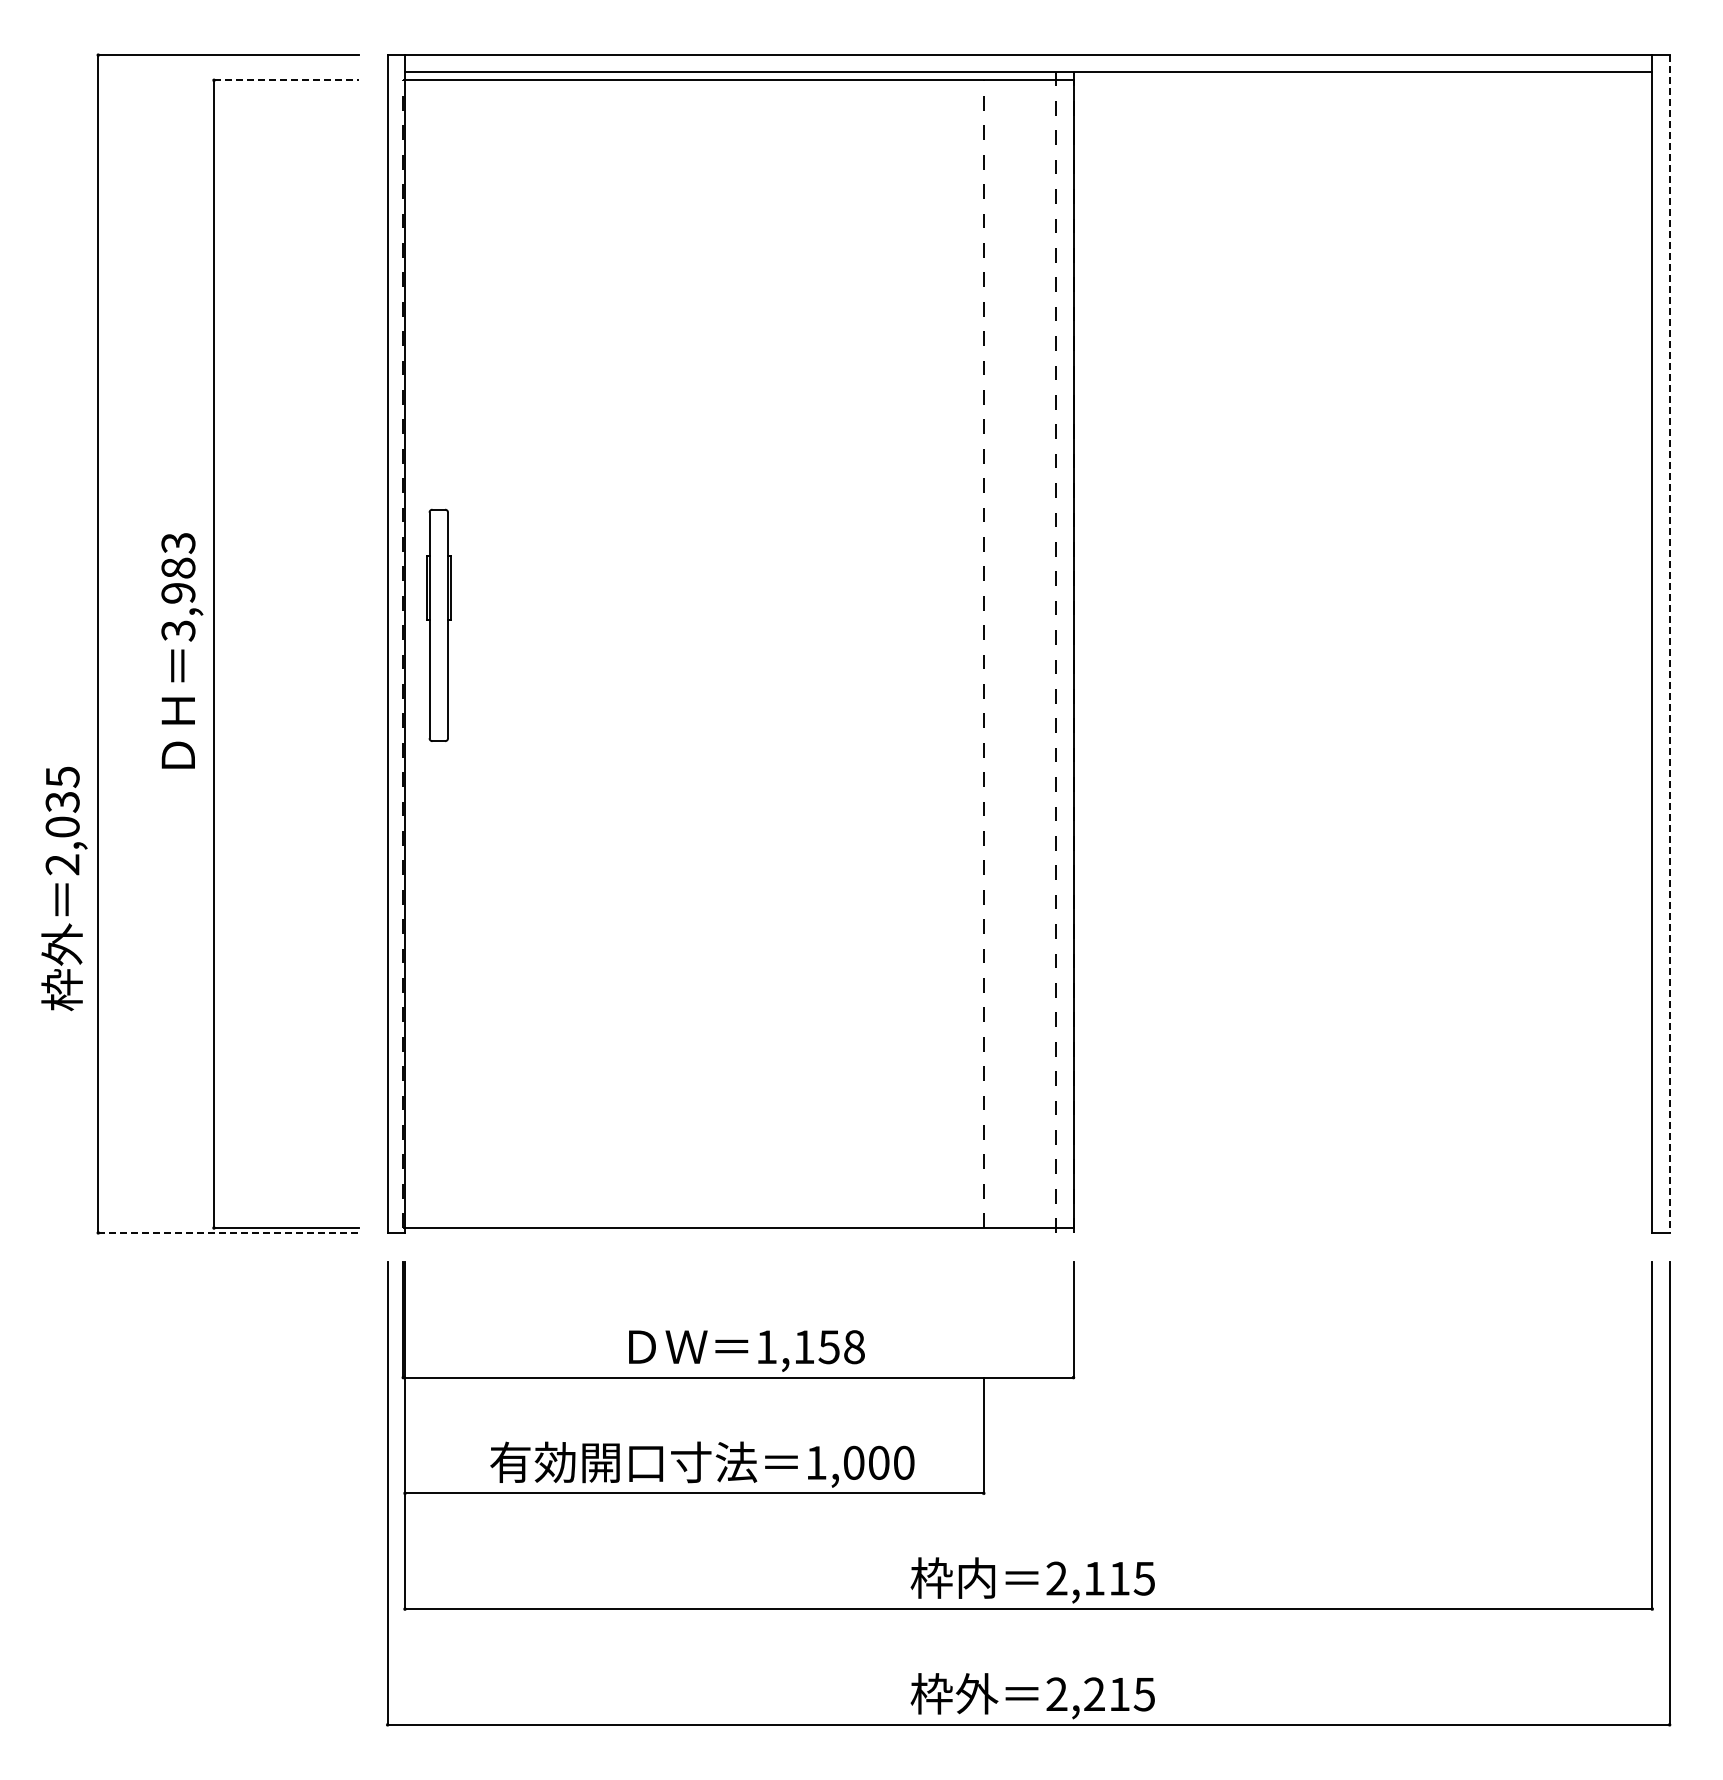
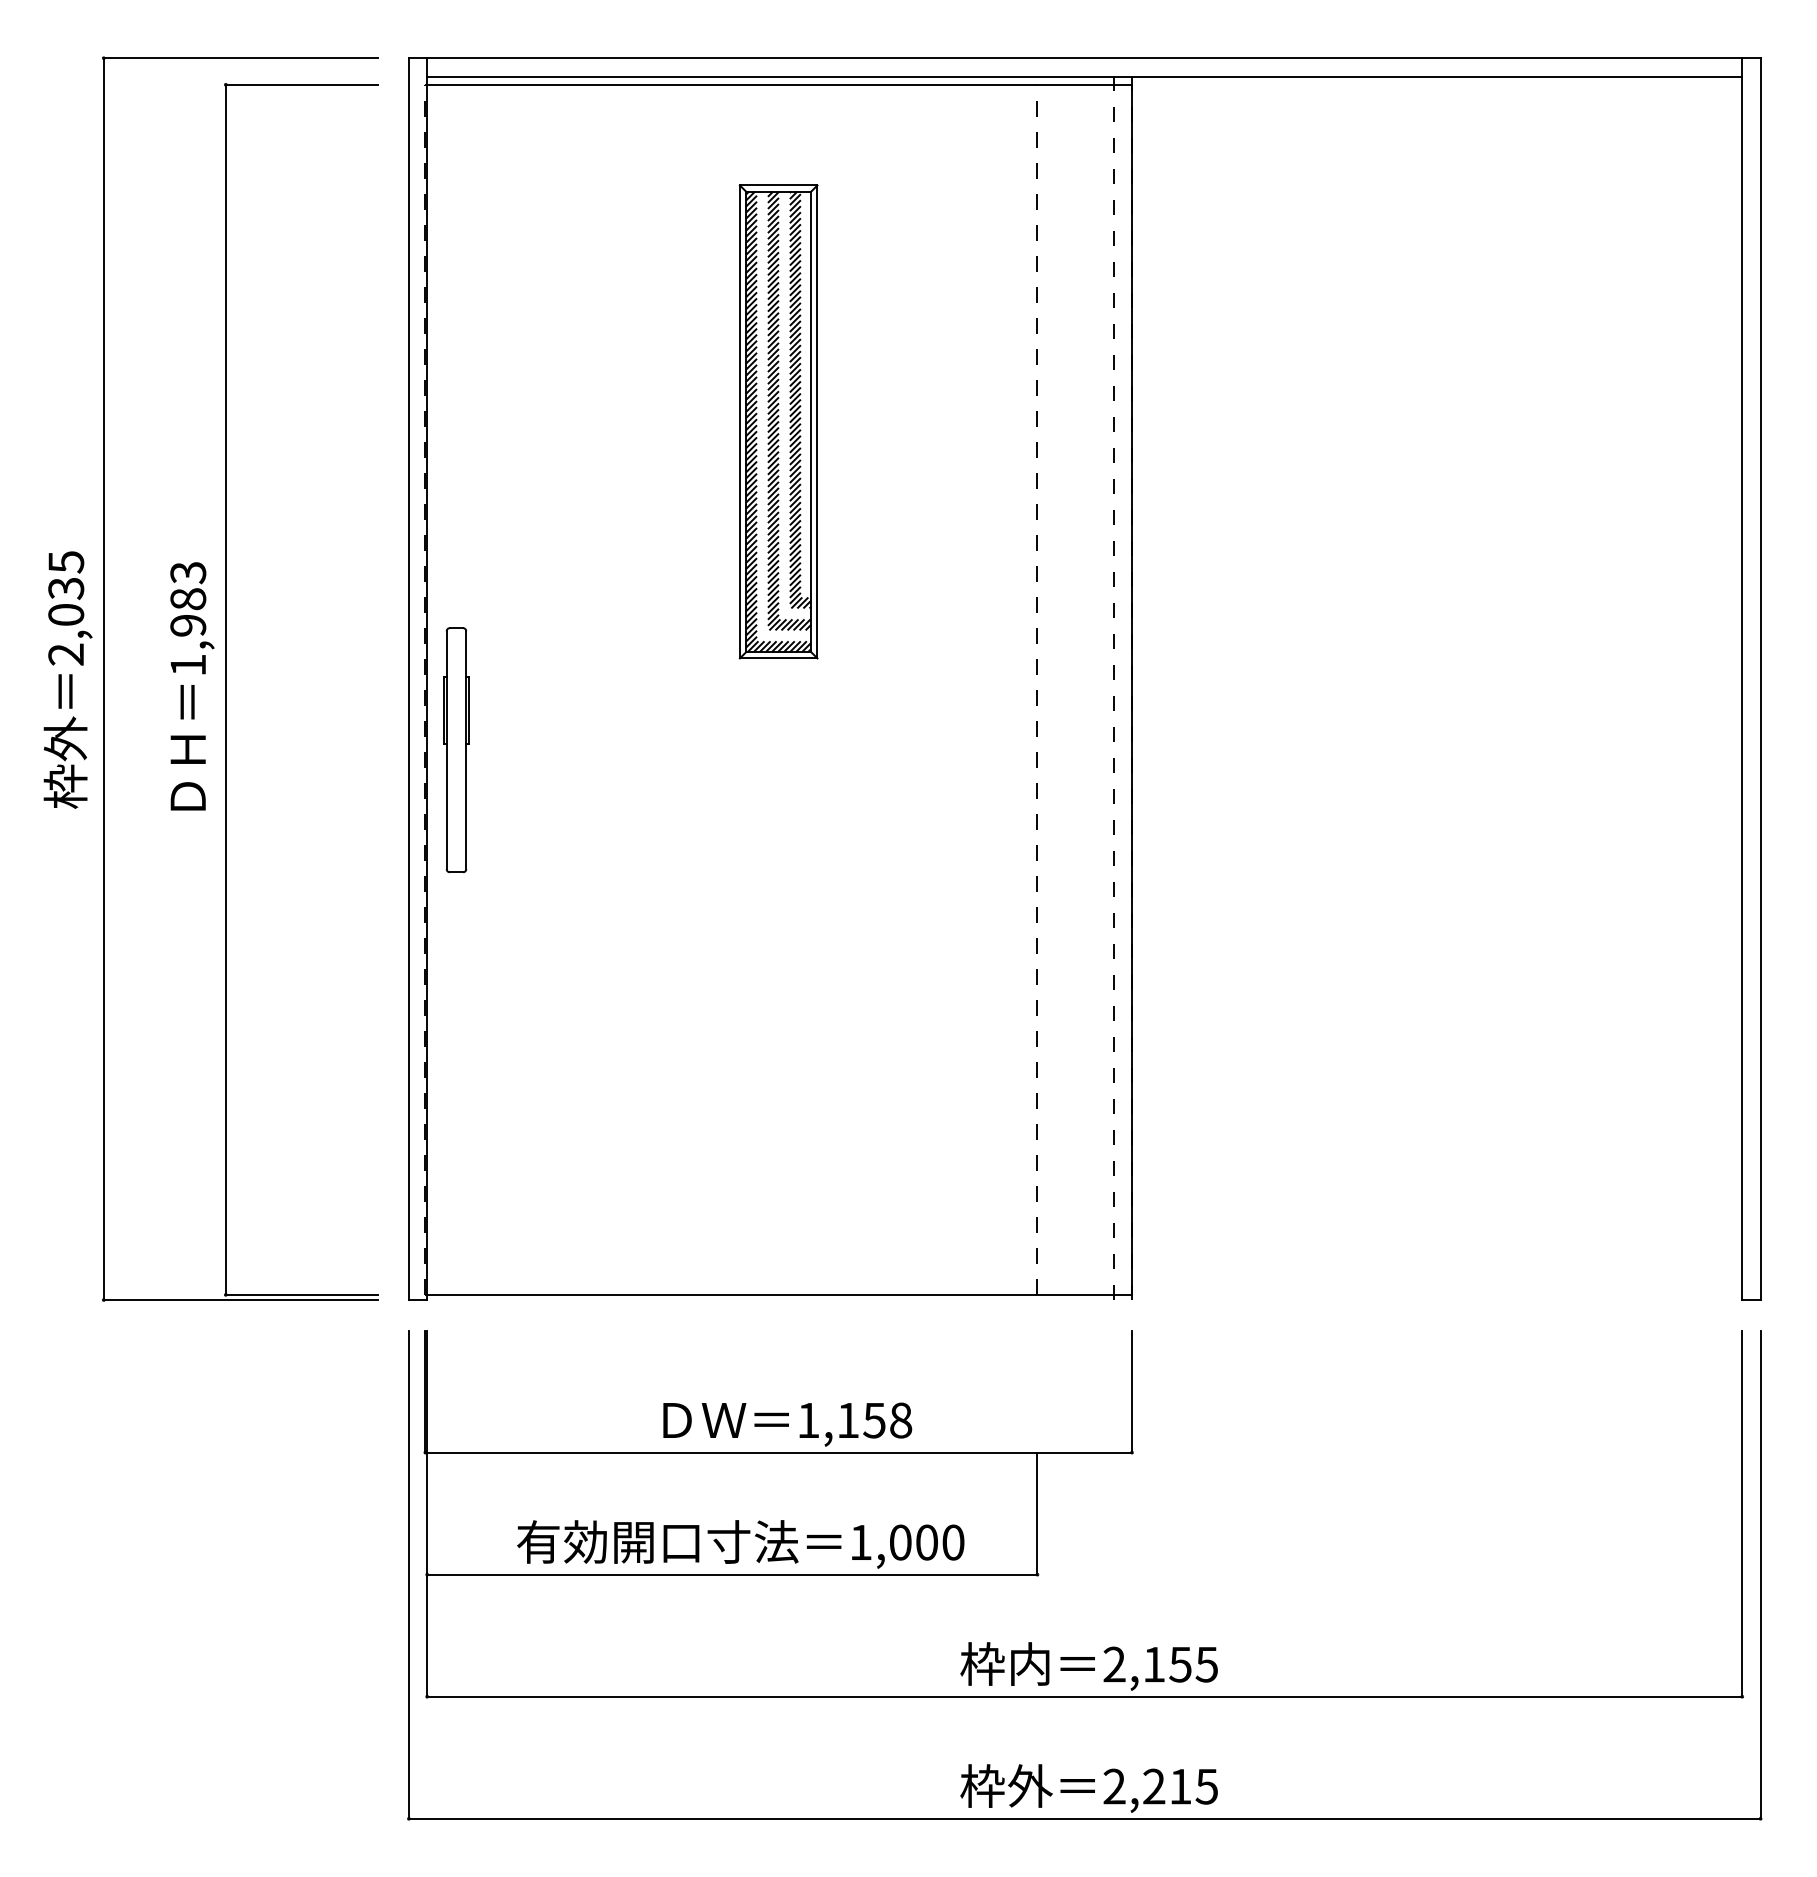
line: (286, 80) -> (302, 84), dashed -> solid
part: (738, 399) -> (778, 421), added
part: (438, 624) -> (456, 749), moved
text: (178, 630) -> (188, 664), 3,983 -> 1,983
line: (1669, 644) -> (1760, 679), dashed -> solid
text: (64, 888) -> (68, 679), moved
line: (229, 1232) -> (242, 1299), dashed -> solid
text: (1118, 1578) -> (1179, 1664), 2,115 -> 2,155

